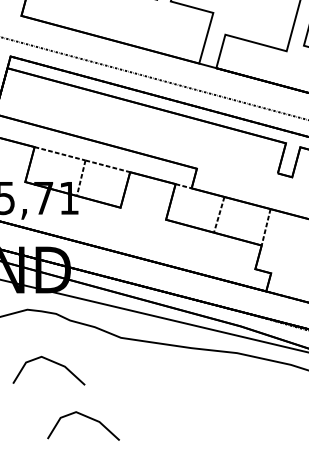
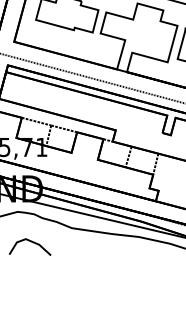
line: (84, 417) -> (50, 274), removed

